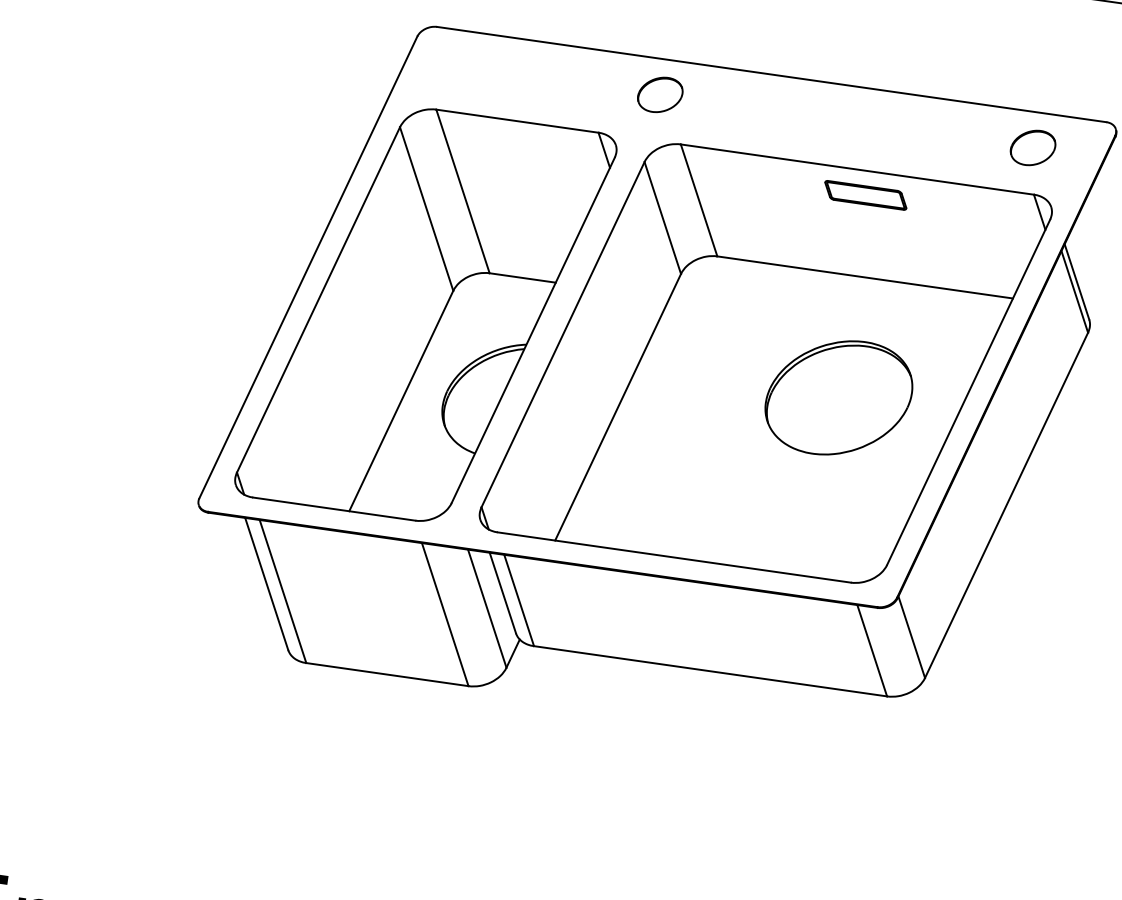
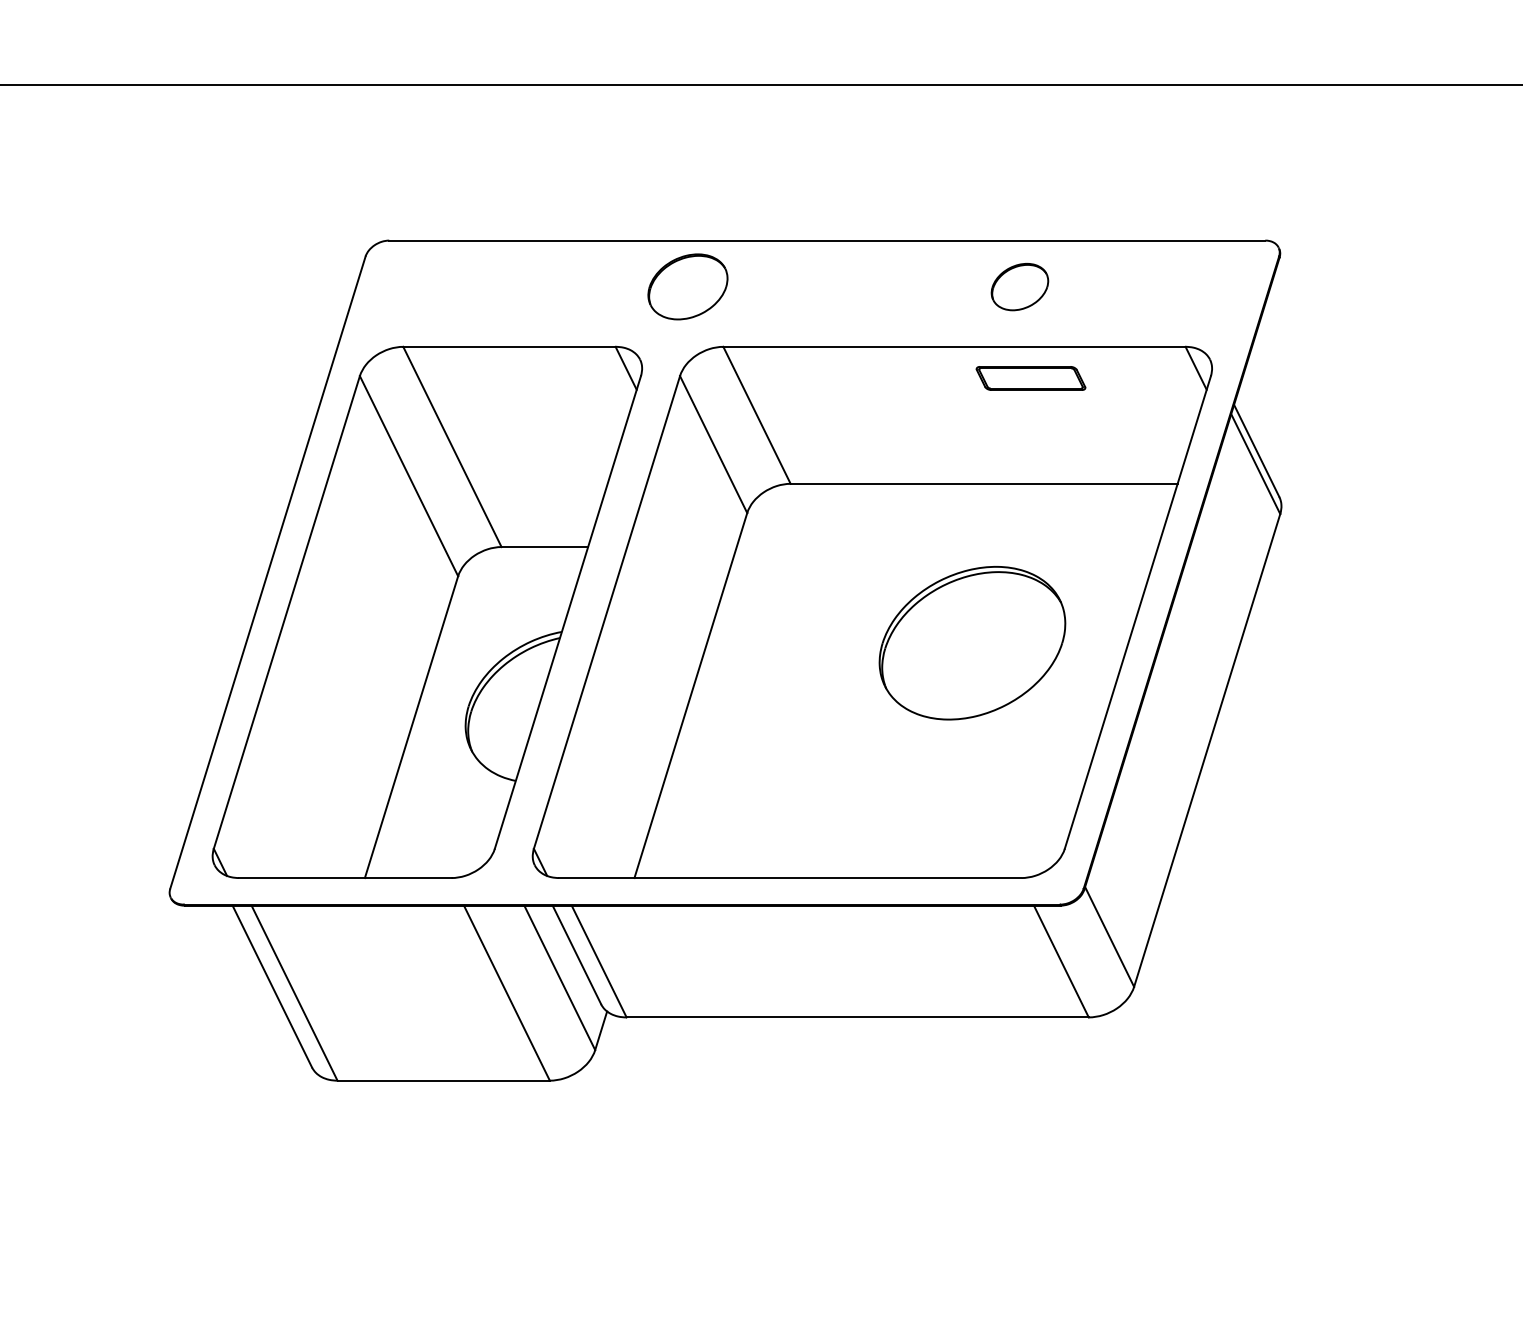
part: (659, 95) -> (687, 287), size x1.4
part: (1032, 148) -> (1019, 287), moved
part: (865, 195) -> (1030, 378), moved

